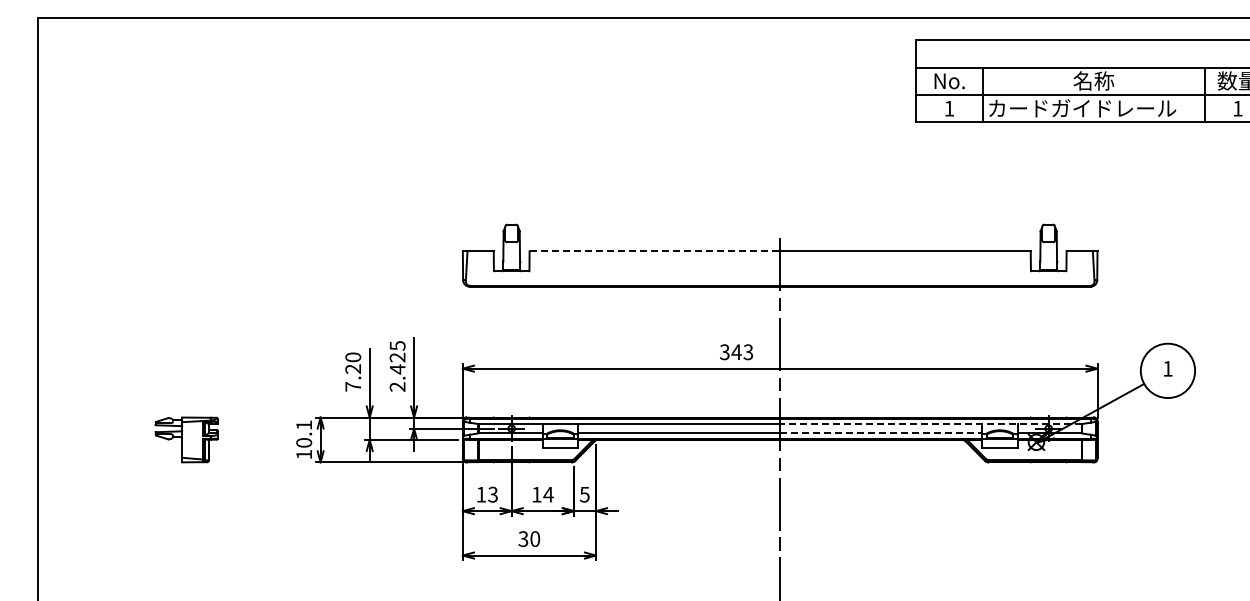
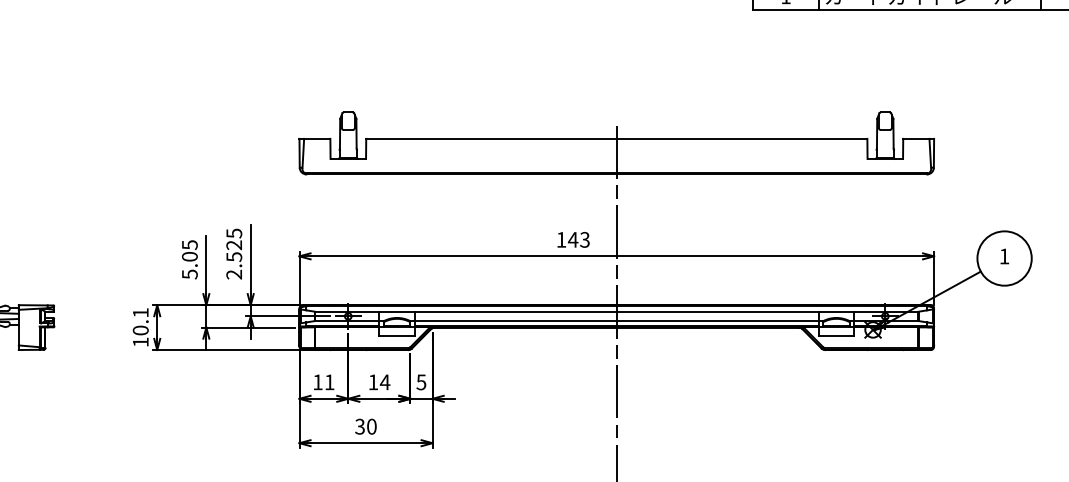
line: (655, 251) -> (492, 139), dashed -> solid
text: (724, 352) -> (561, 240), 343 -> 143
text: (397, 369) -> (234, 257), 2.425 -> 2.525
text: (353, 371) -> (190, 259), 7.20 -> 5.05
line: (931, 424) -> (768, 312), dashed -> solid
line: (881, 433) -> (718, 321), dashed -> solid
text: (492, 494) -> (329, 382), 13 -> 11

